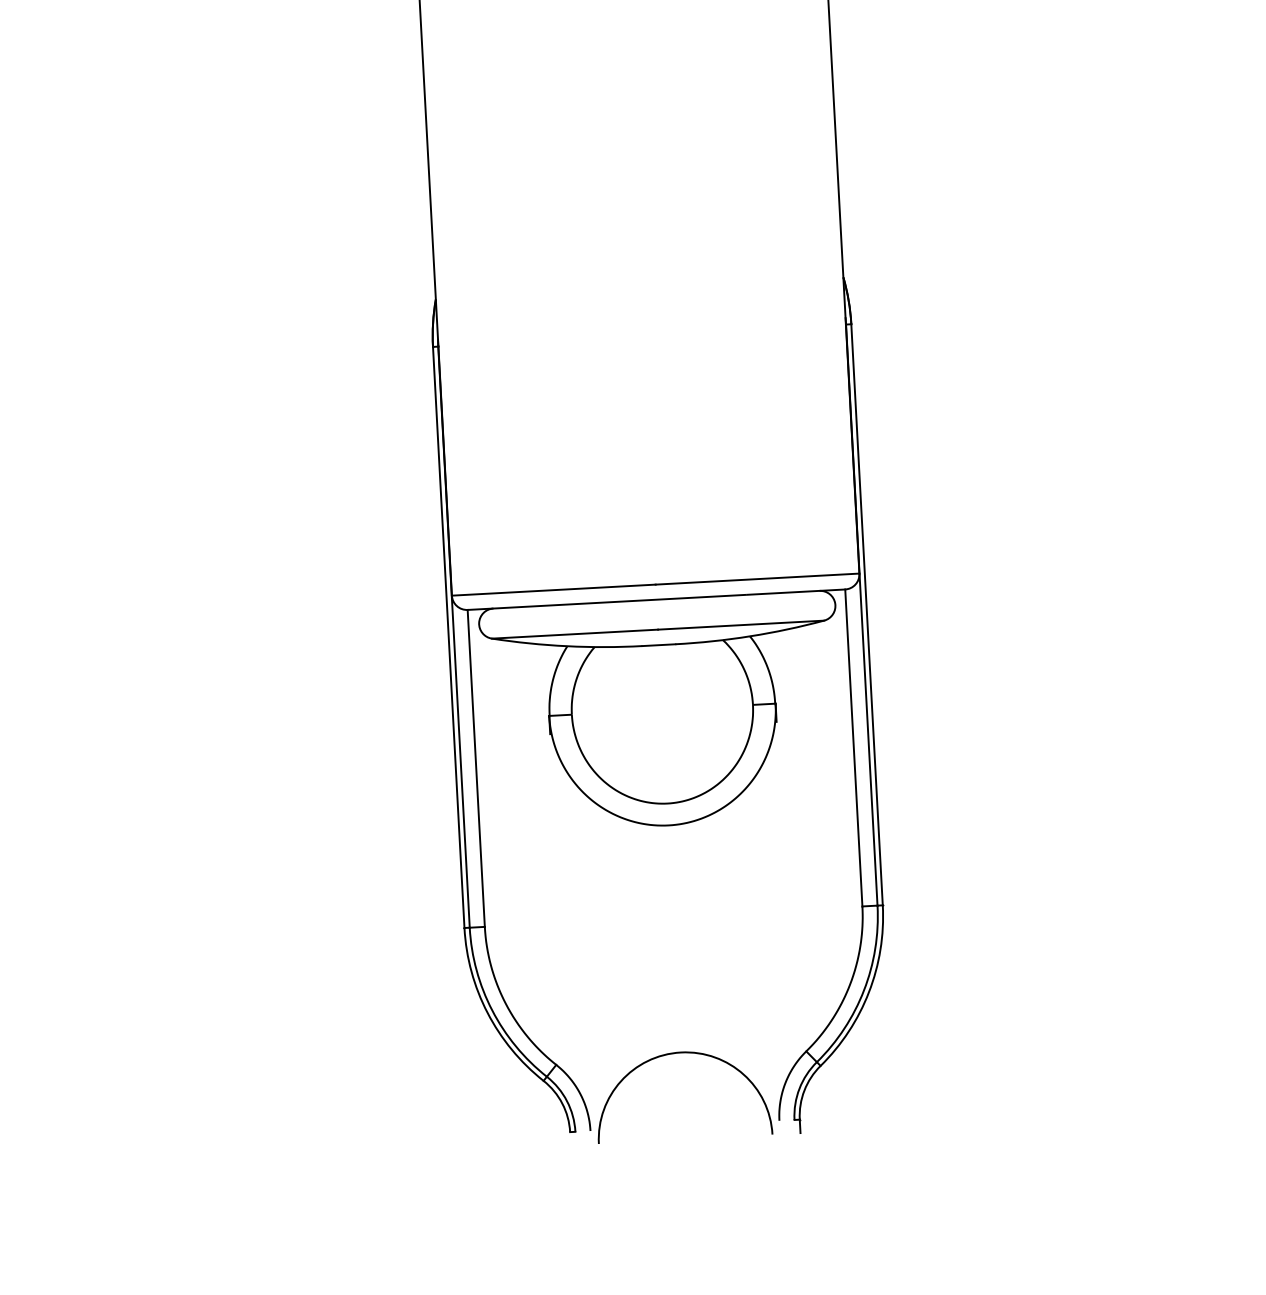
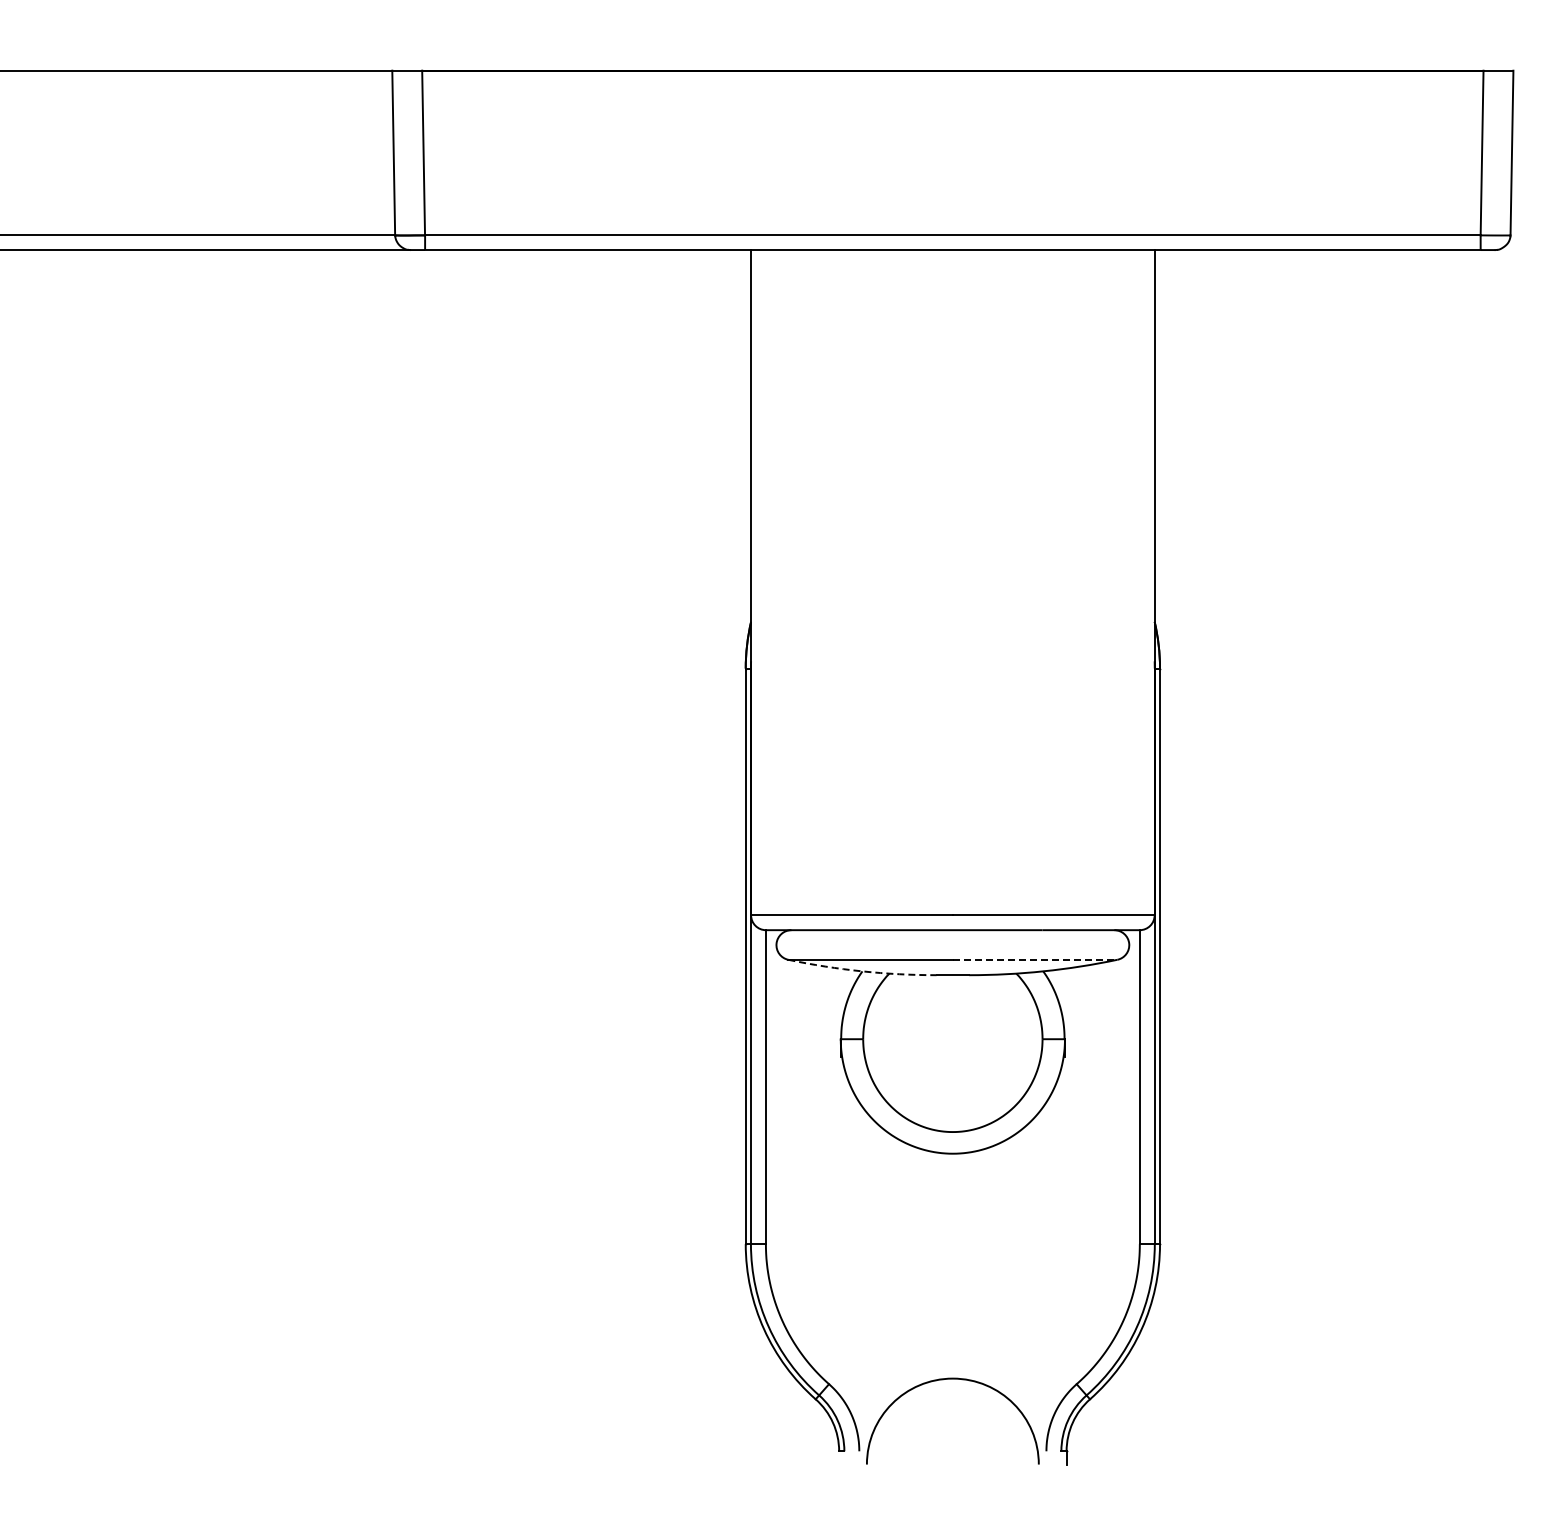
line: (741, 624) -> (1035, 959), solid -> dashed
arc: (567, 646) -> (862, 971), solid -> dashed

